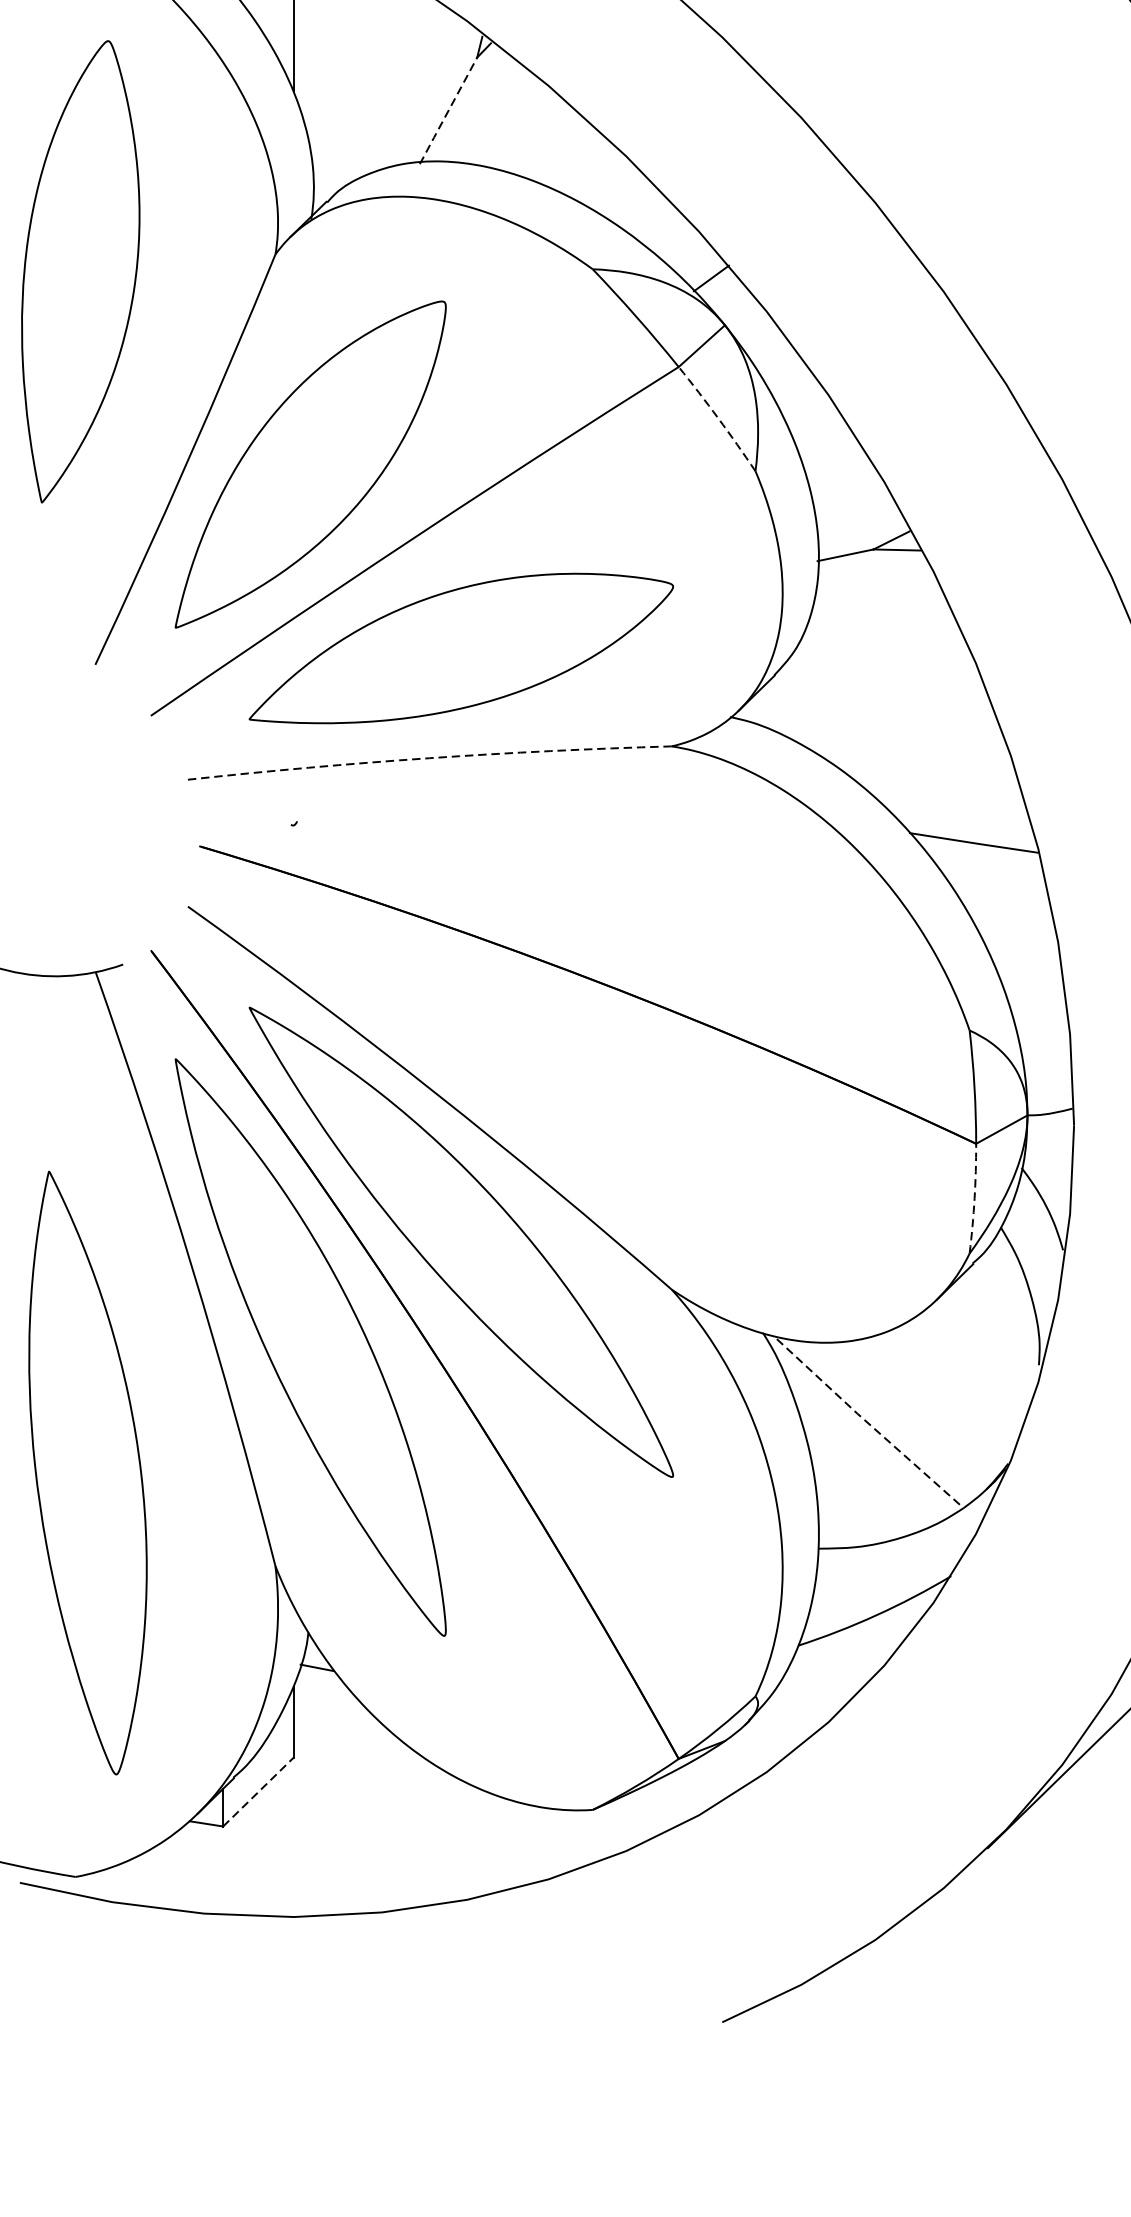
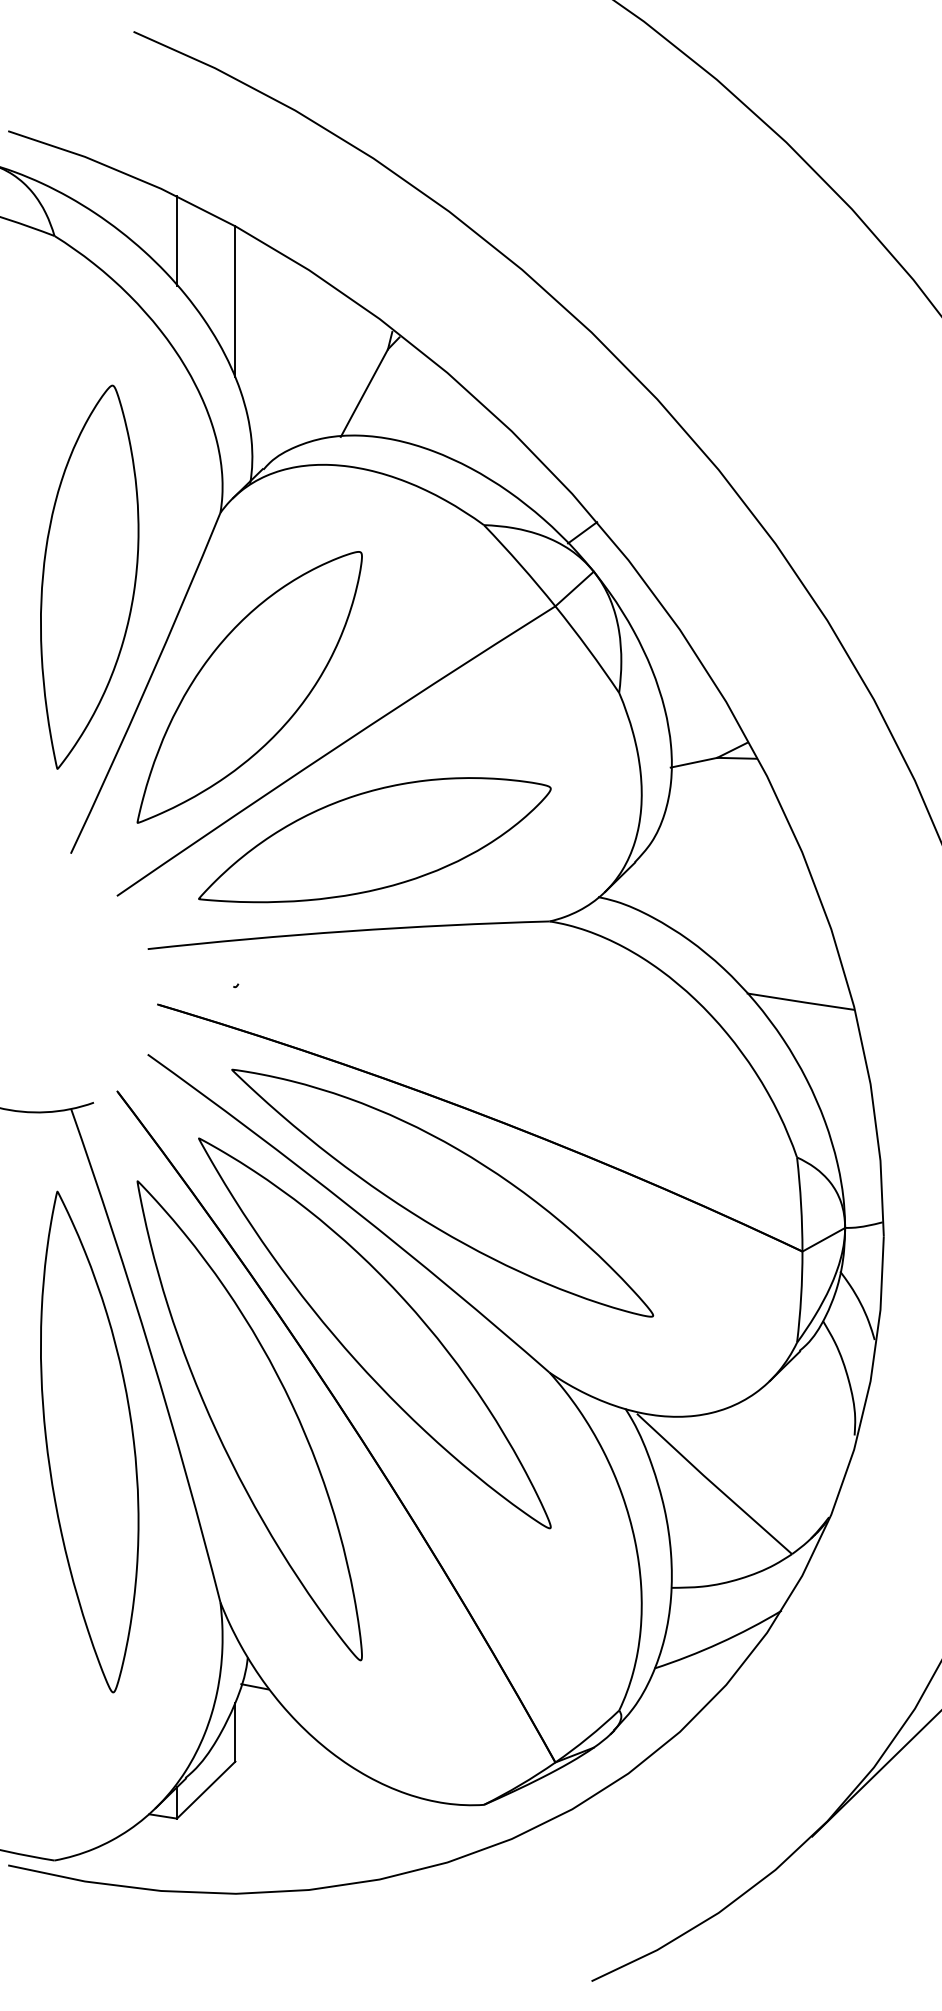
line: (447, 110) -> (363, 393), dashed -> solid
part: (80, 270) -> (89, 576), moved
arc: (718, 417) -> (588, 648), dashed -> solid
arc: (429, 758) -> (348, 931), dashed -> solid
part: (542, 1072) -> (442, 1192), added
arc: (974, 1199) -> (801, 1297), dashed -> solid
line: (870, 1424) -> (714, 1484), dashed -> solid
part: (87, 1472) -> (89, 1441), moved
line: (258, 1792) -> (206, 1790), dashed -> solid

